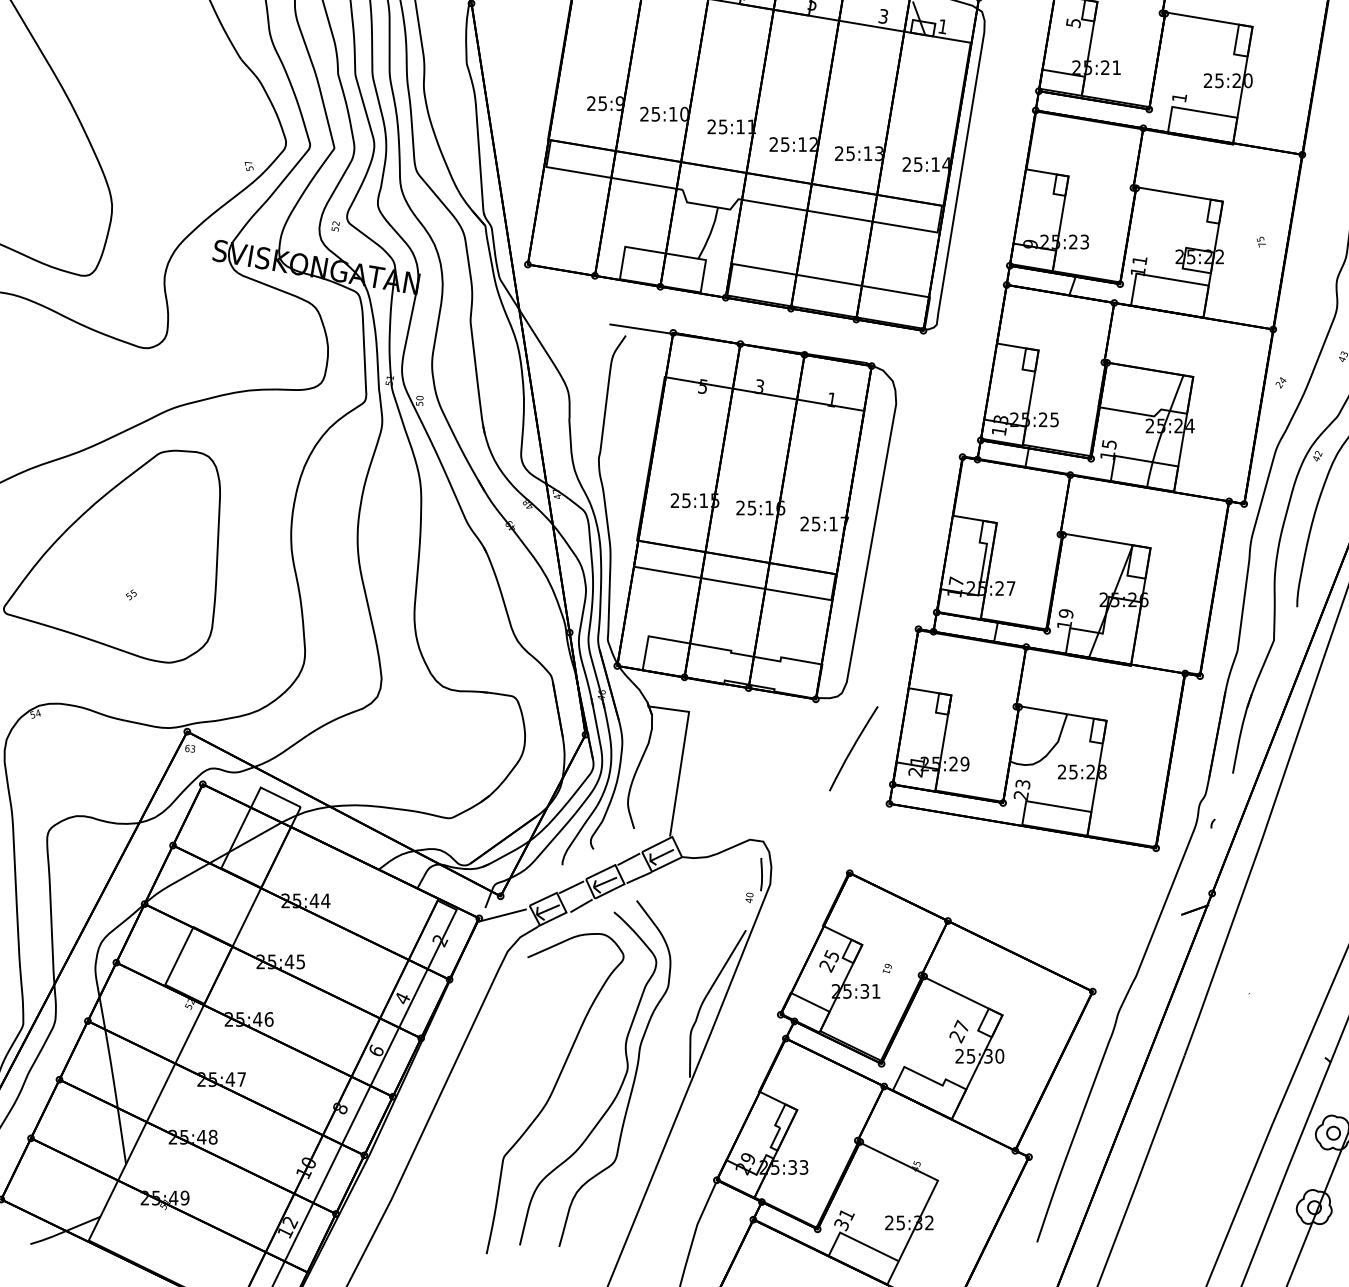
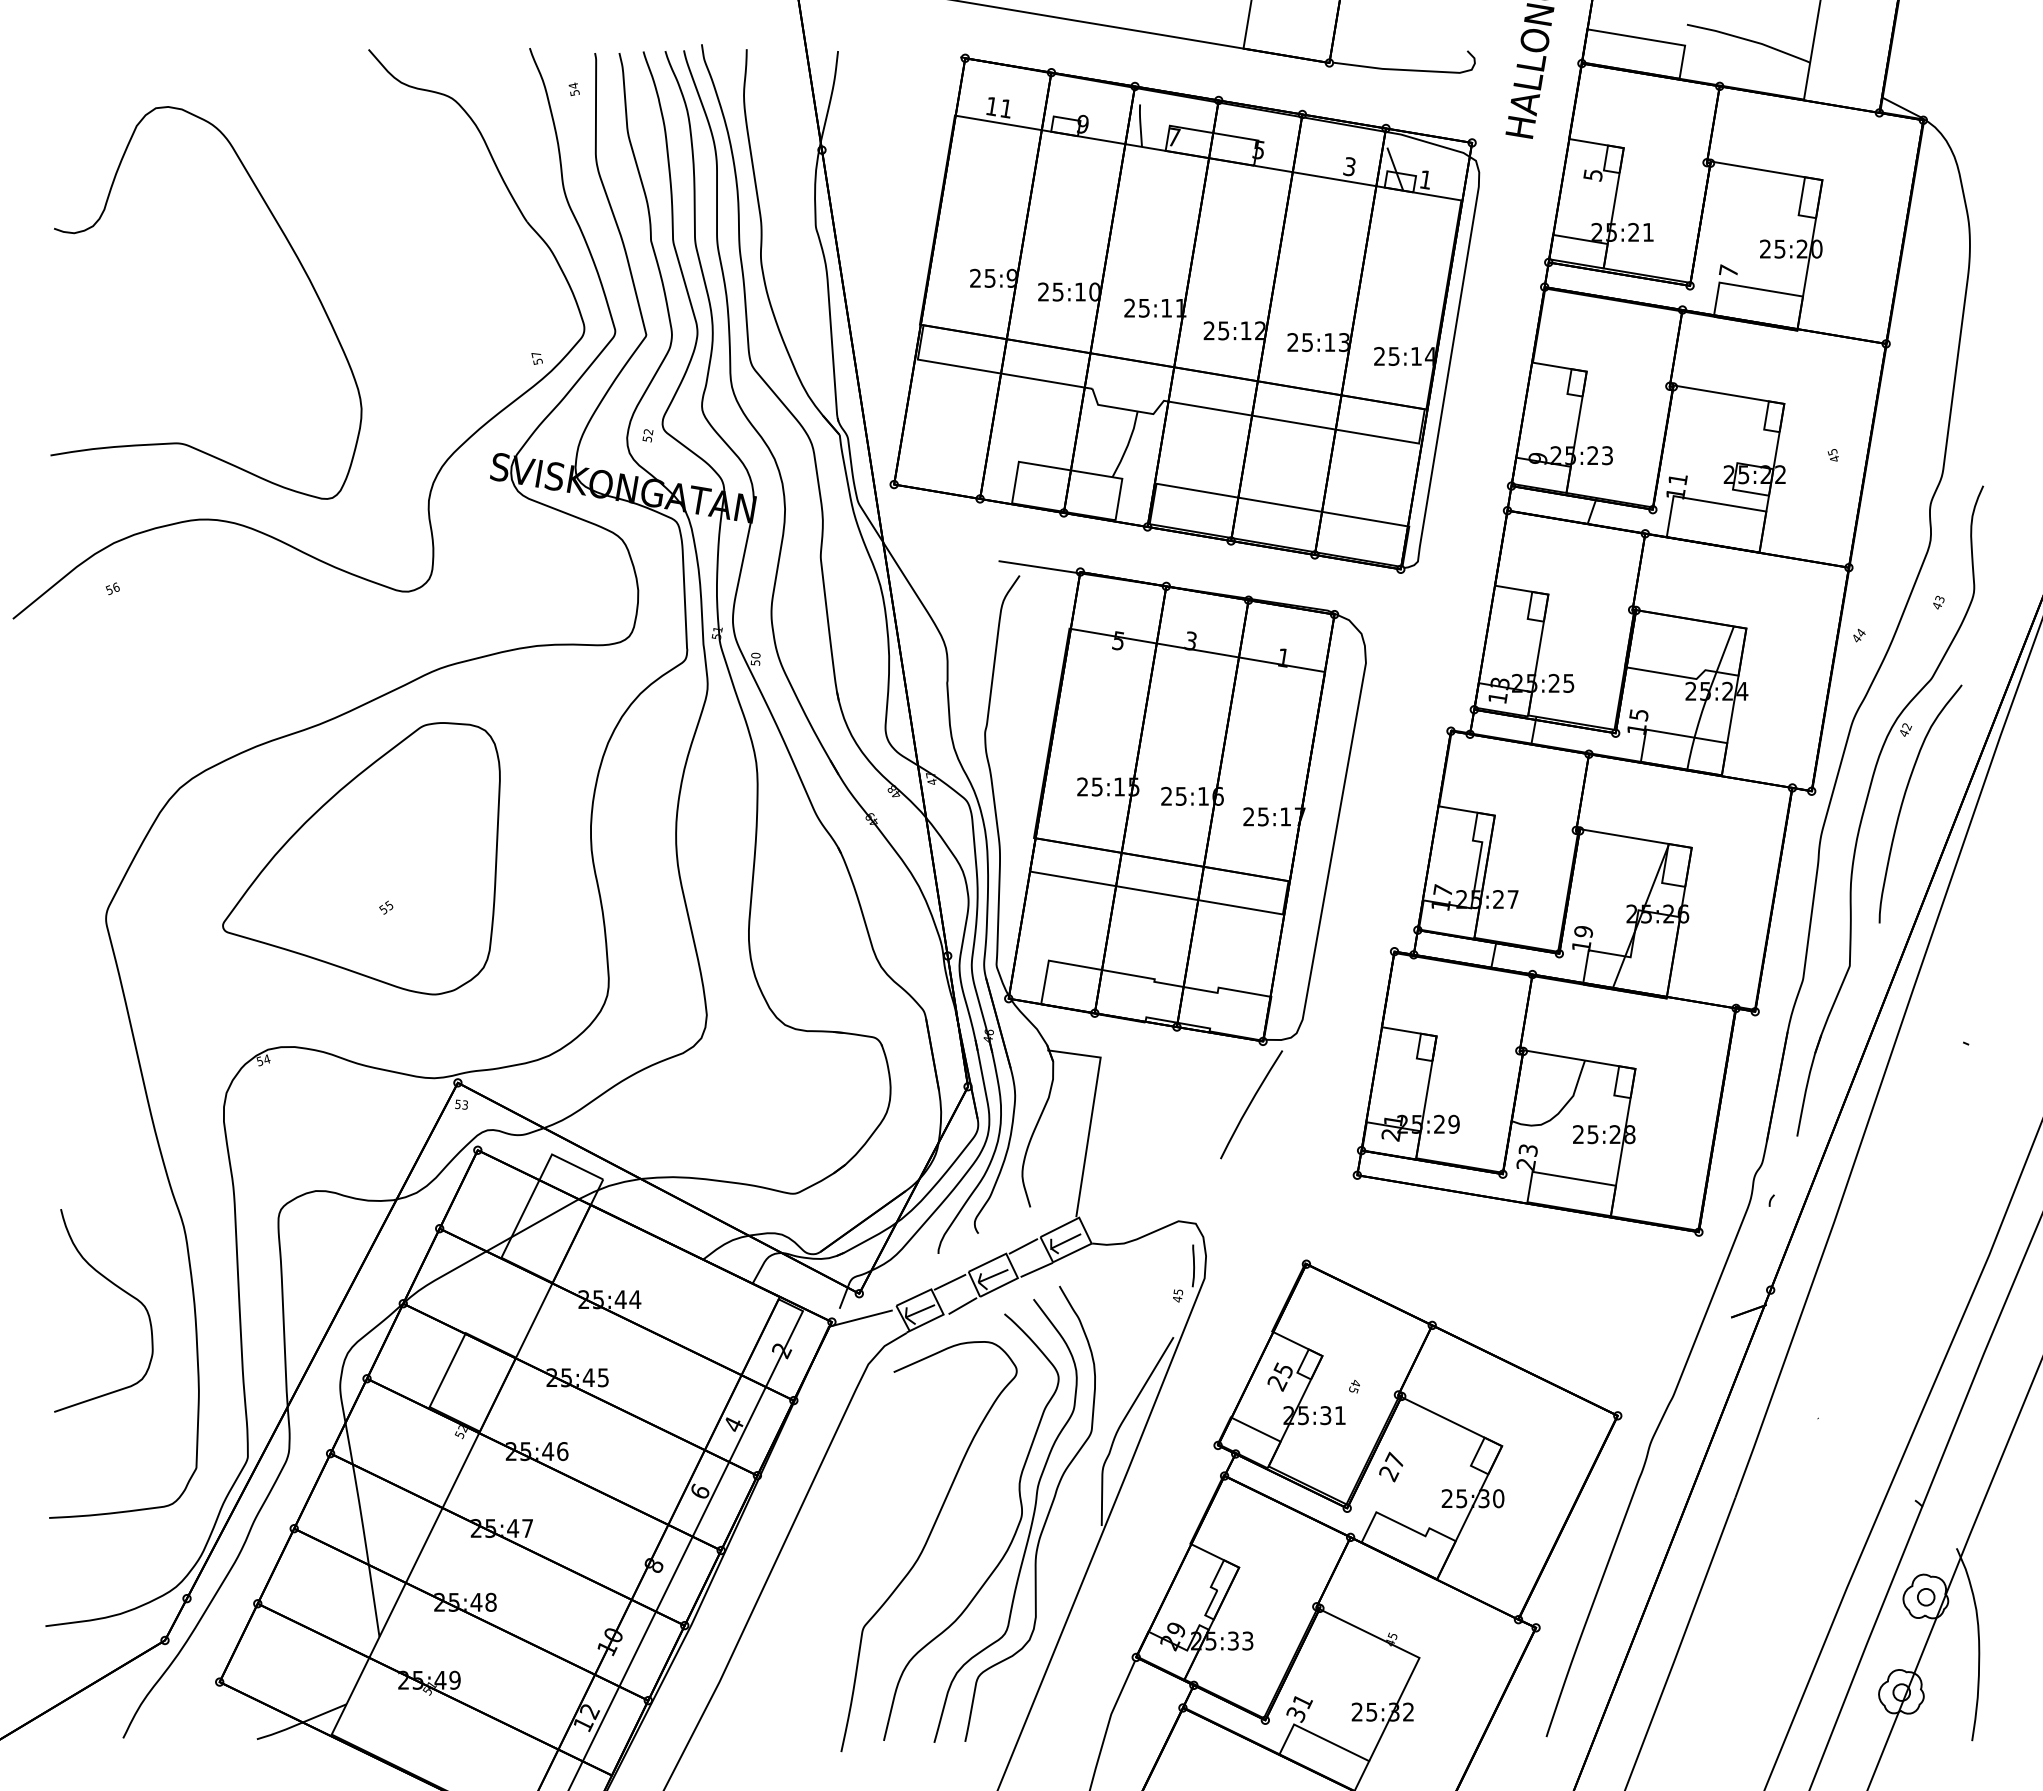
text: (1179, 97) -> (1728, 270), 1 -> 7
text: (1262, 244) -> (1834, 458), 75 -> 45
text: (1279, 384) -> (1856, 638), 24 -> 44
curve: (853, 747) -> (1251, 1103), moved
text: (186, 748) -> (457, 1104), 63 -> 53
text: (749, 895) -> (1177, 1292), 40 -> 45
text: (887, 968) -> (1354, 1386), 61 -> 45
text: (959, 1031) -> (1391, 1466), moved
curve: (646, 1071) -> (1045, 1518), added

